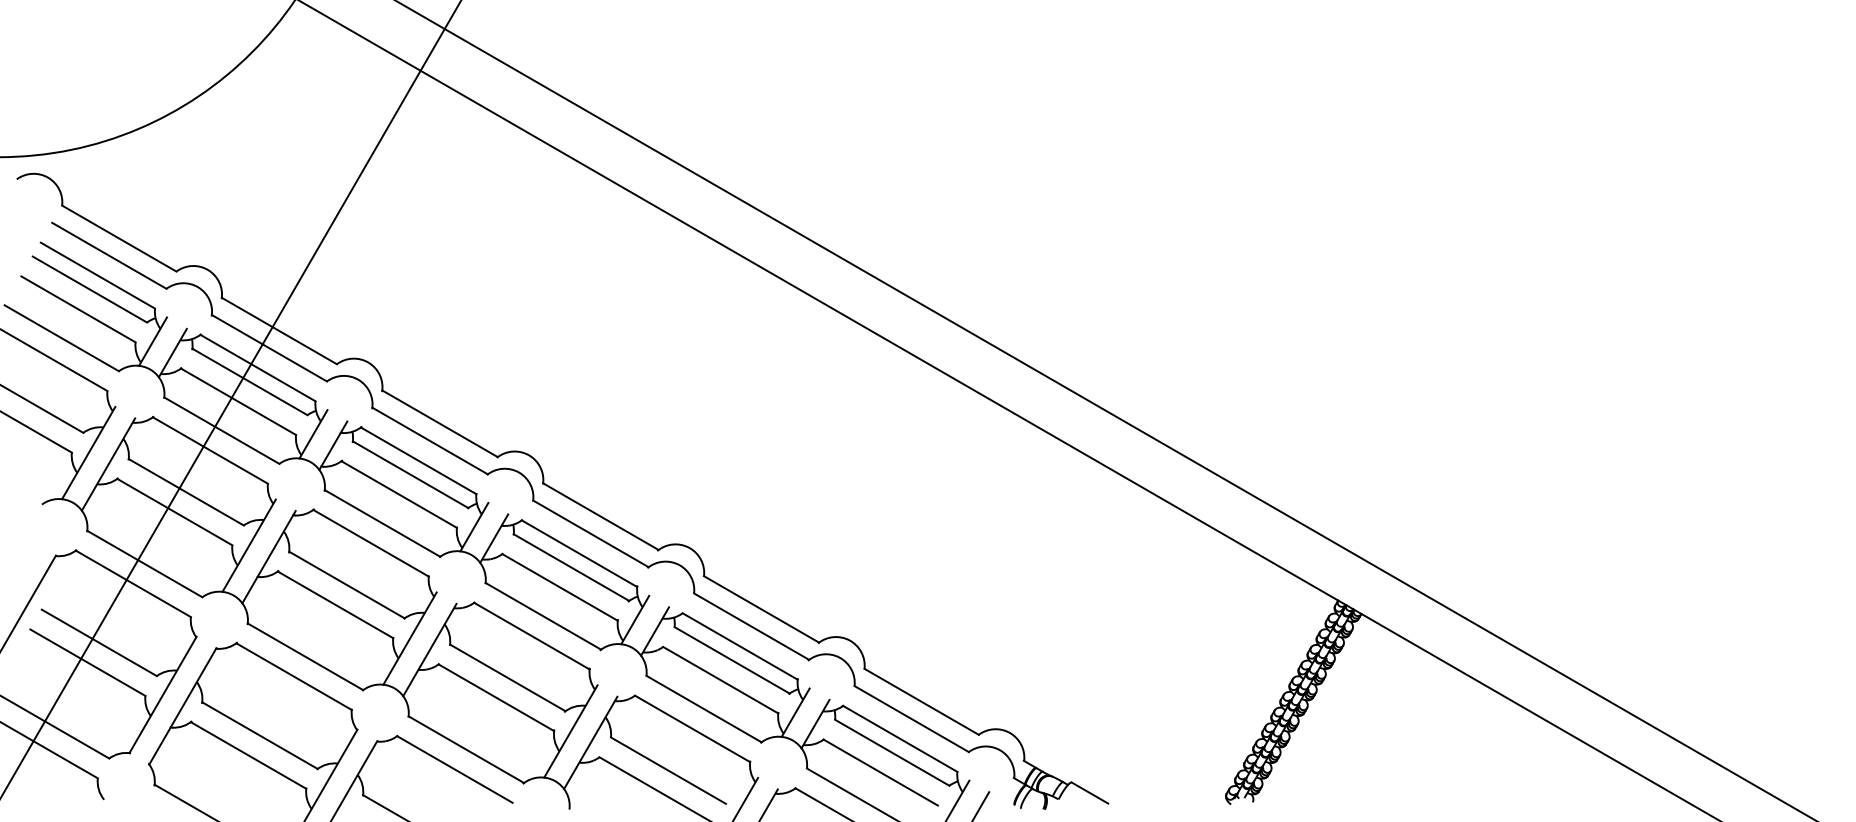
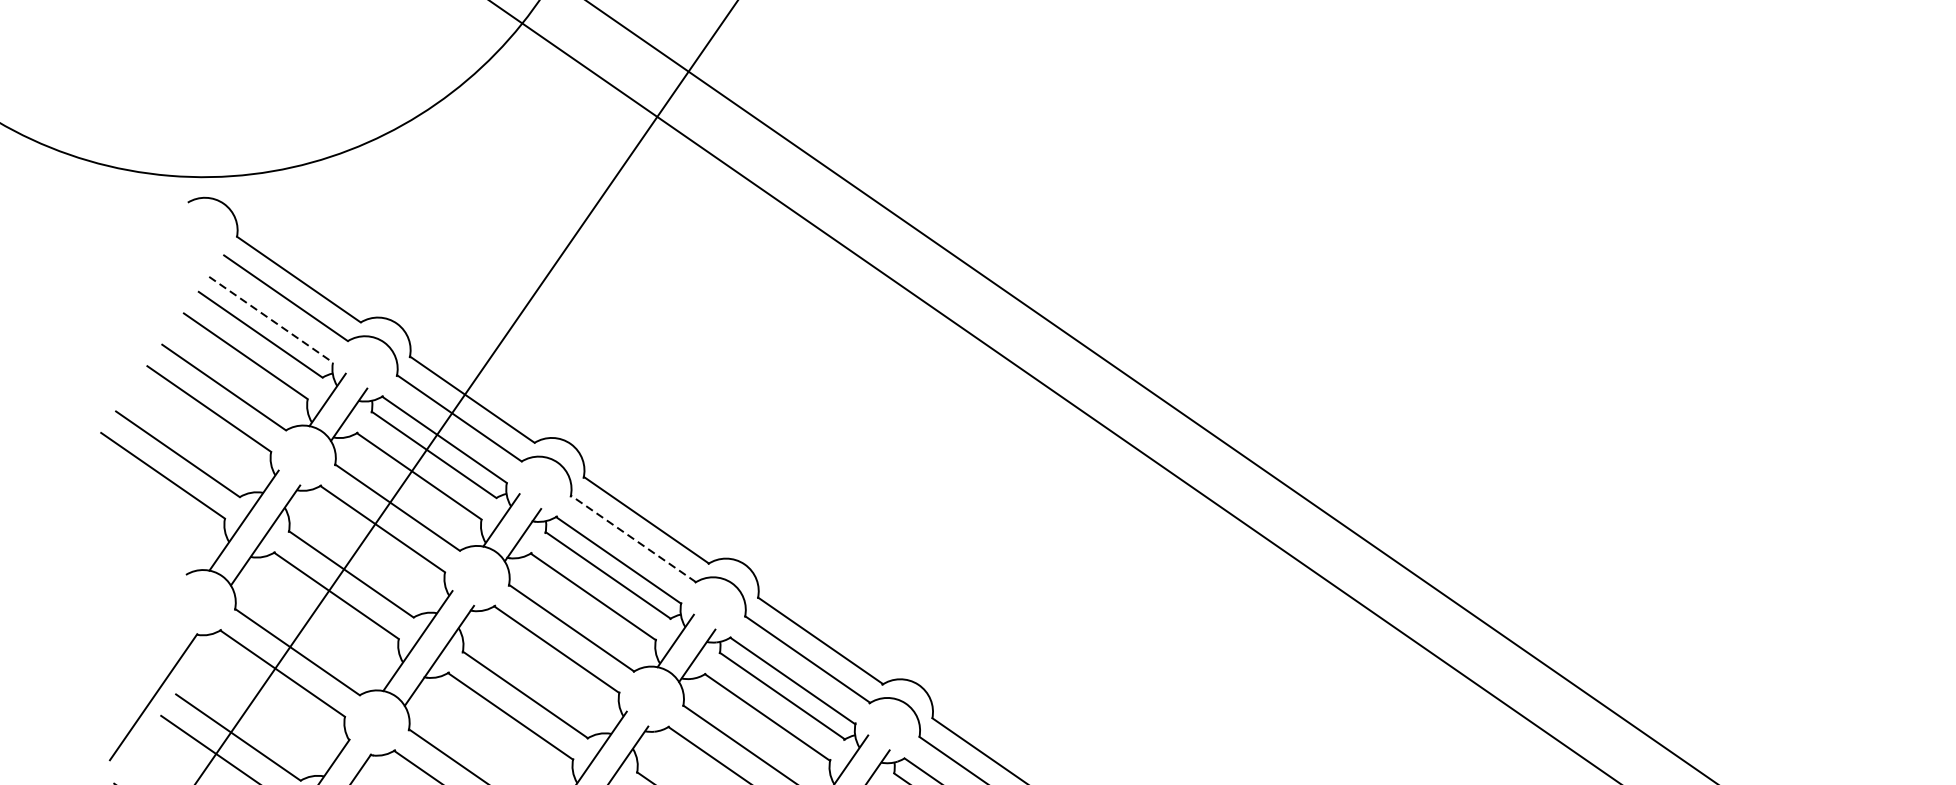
line: (97, 275) -> (270, 319), solid -> dashed
line: (430, 441) -> (633, 539), solid -> dashed

